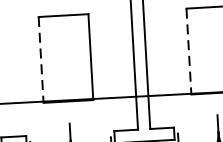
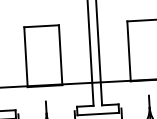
line: (189, 51) -> (129, 51), dashed -> solid
line: (40, 60) -> (25, 57), dashed -> solid

